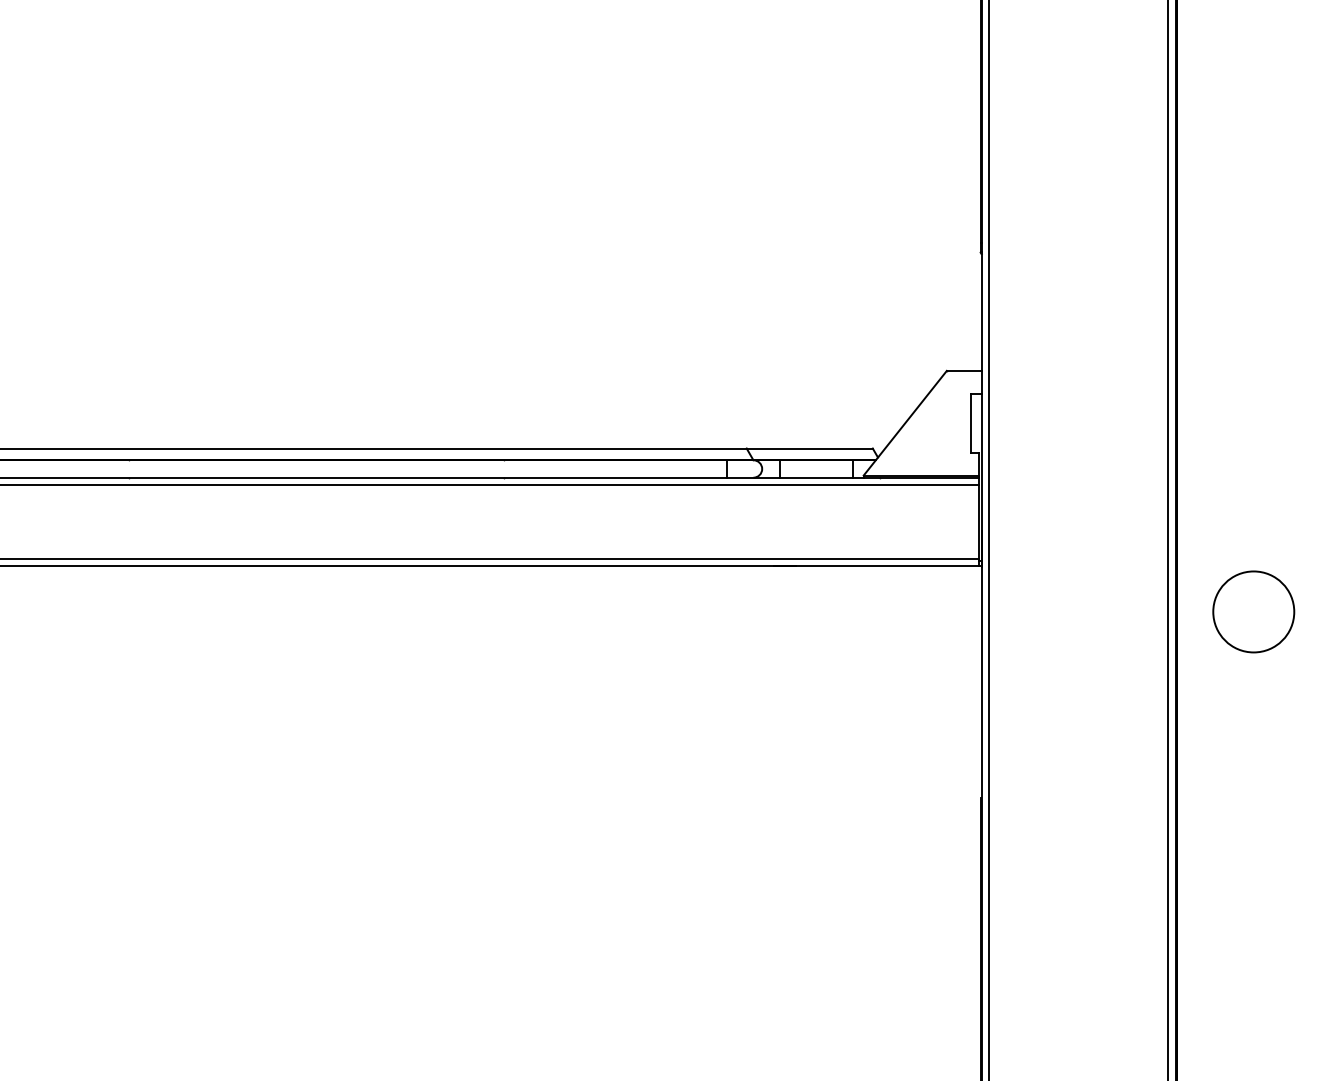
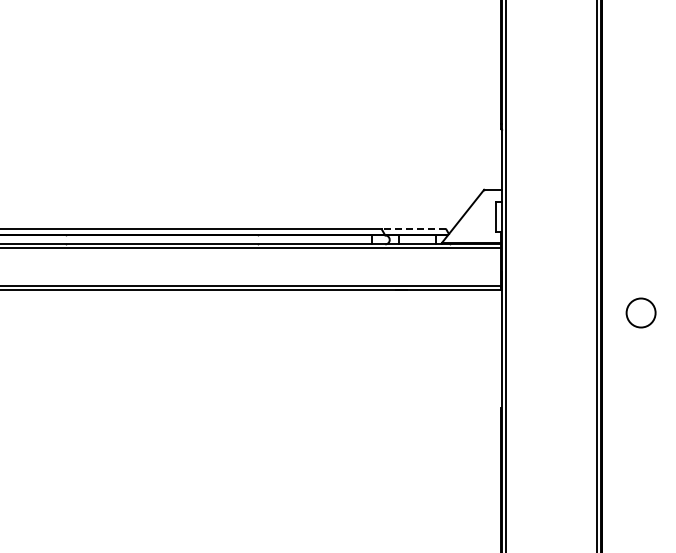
line: (808, 448) -> (413, 229), solid -> dashed
circle: (1252, 610) -> (640, 312), size x0.7

